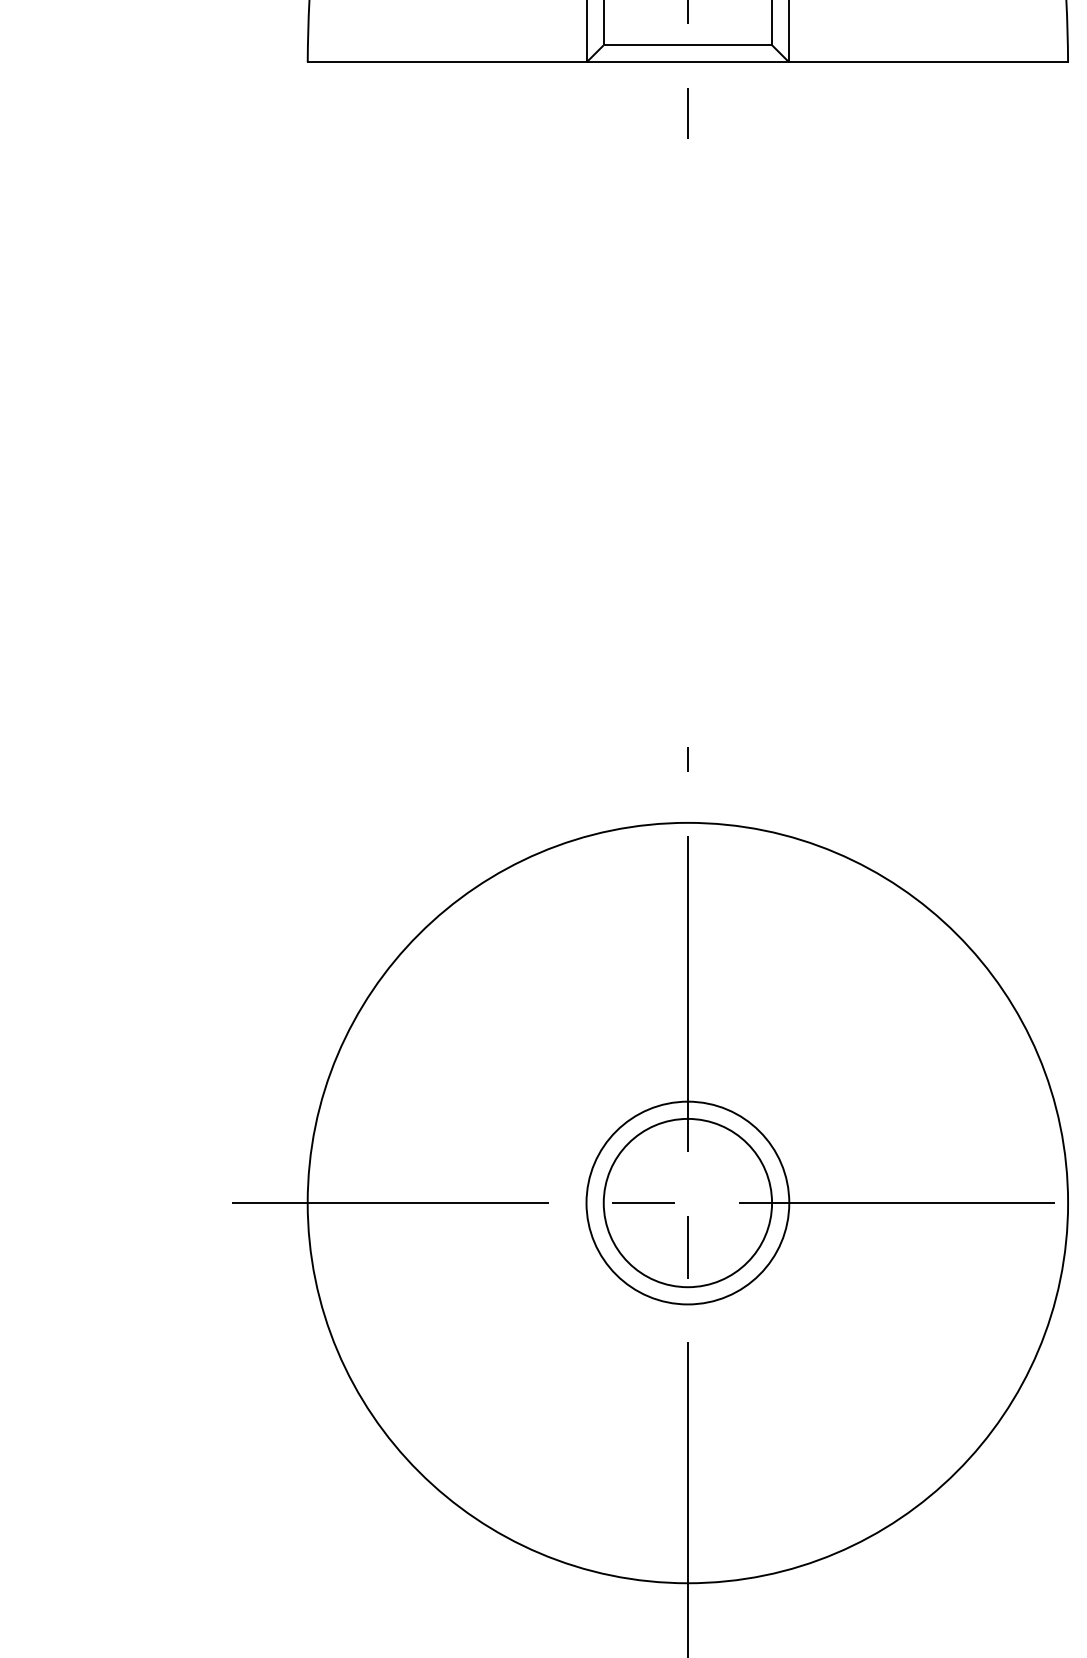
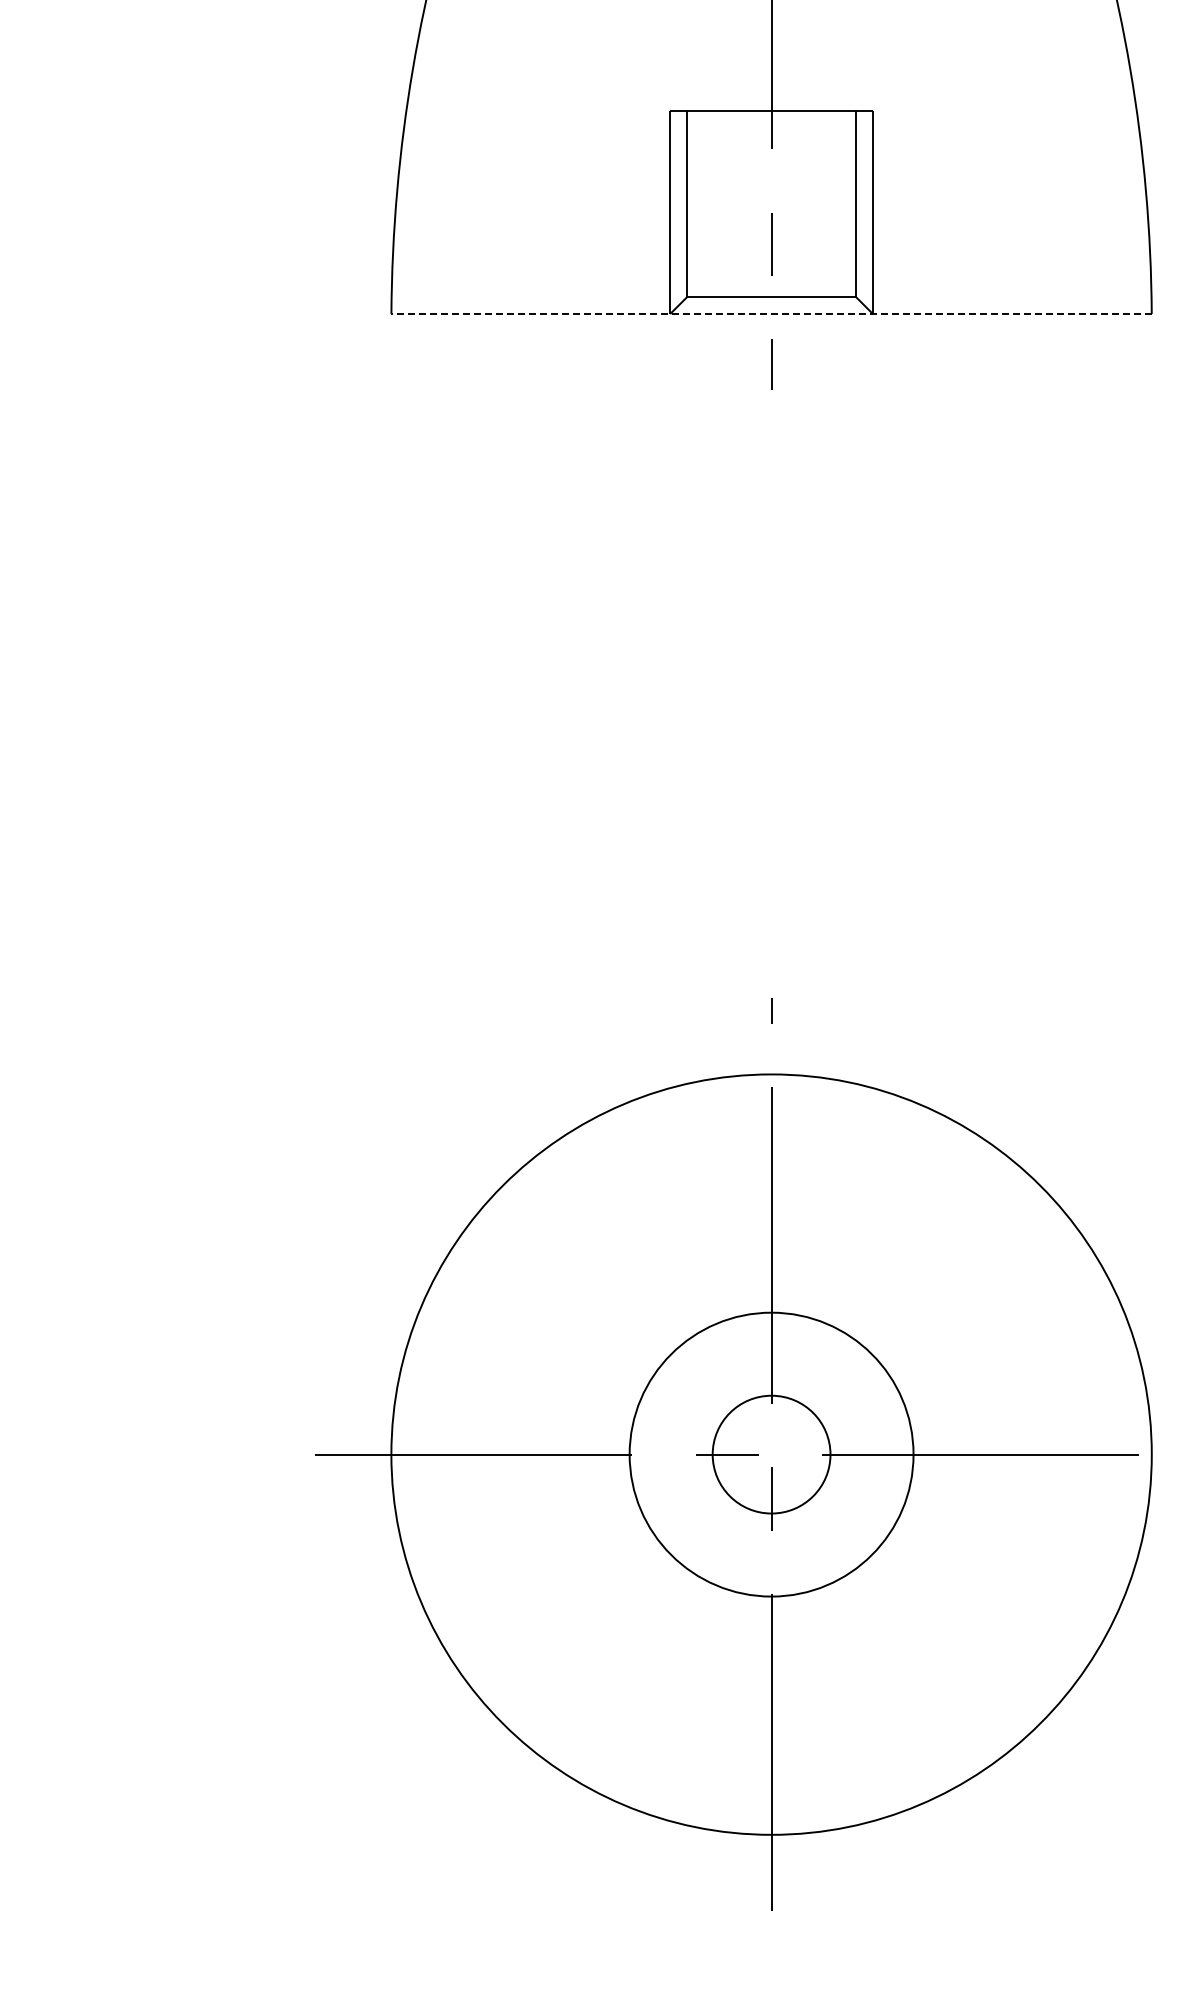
line: (687, 62) -> (771, 314), solid -> dashed
circle: (687, 1202) -> (771, 1454), size x0.7
circle: (687, 1202) -> (771, 1454), size x1.4

